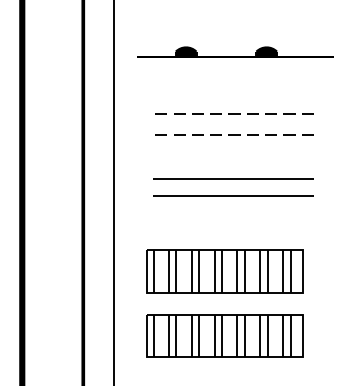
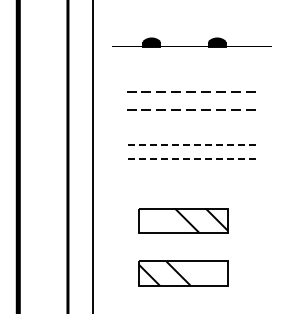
line: (232, 178) -> (189, 145), solid -> dashed
line: (232, 196) -> (189, 159), solid -> dashed
part: (225, 271) -> (183, 220), size x0.7
part: (225, 336) -> (183, 273), size x0.7

